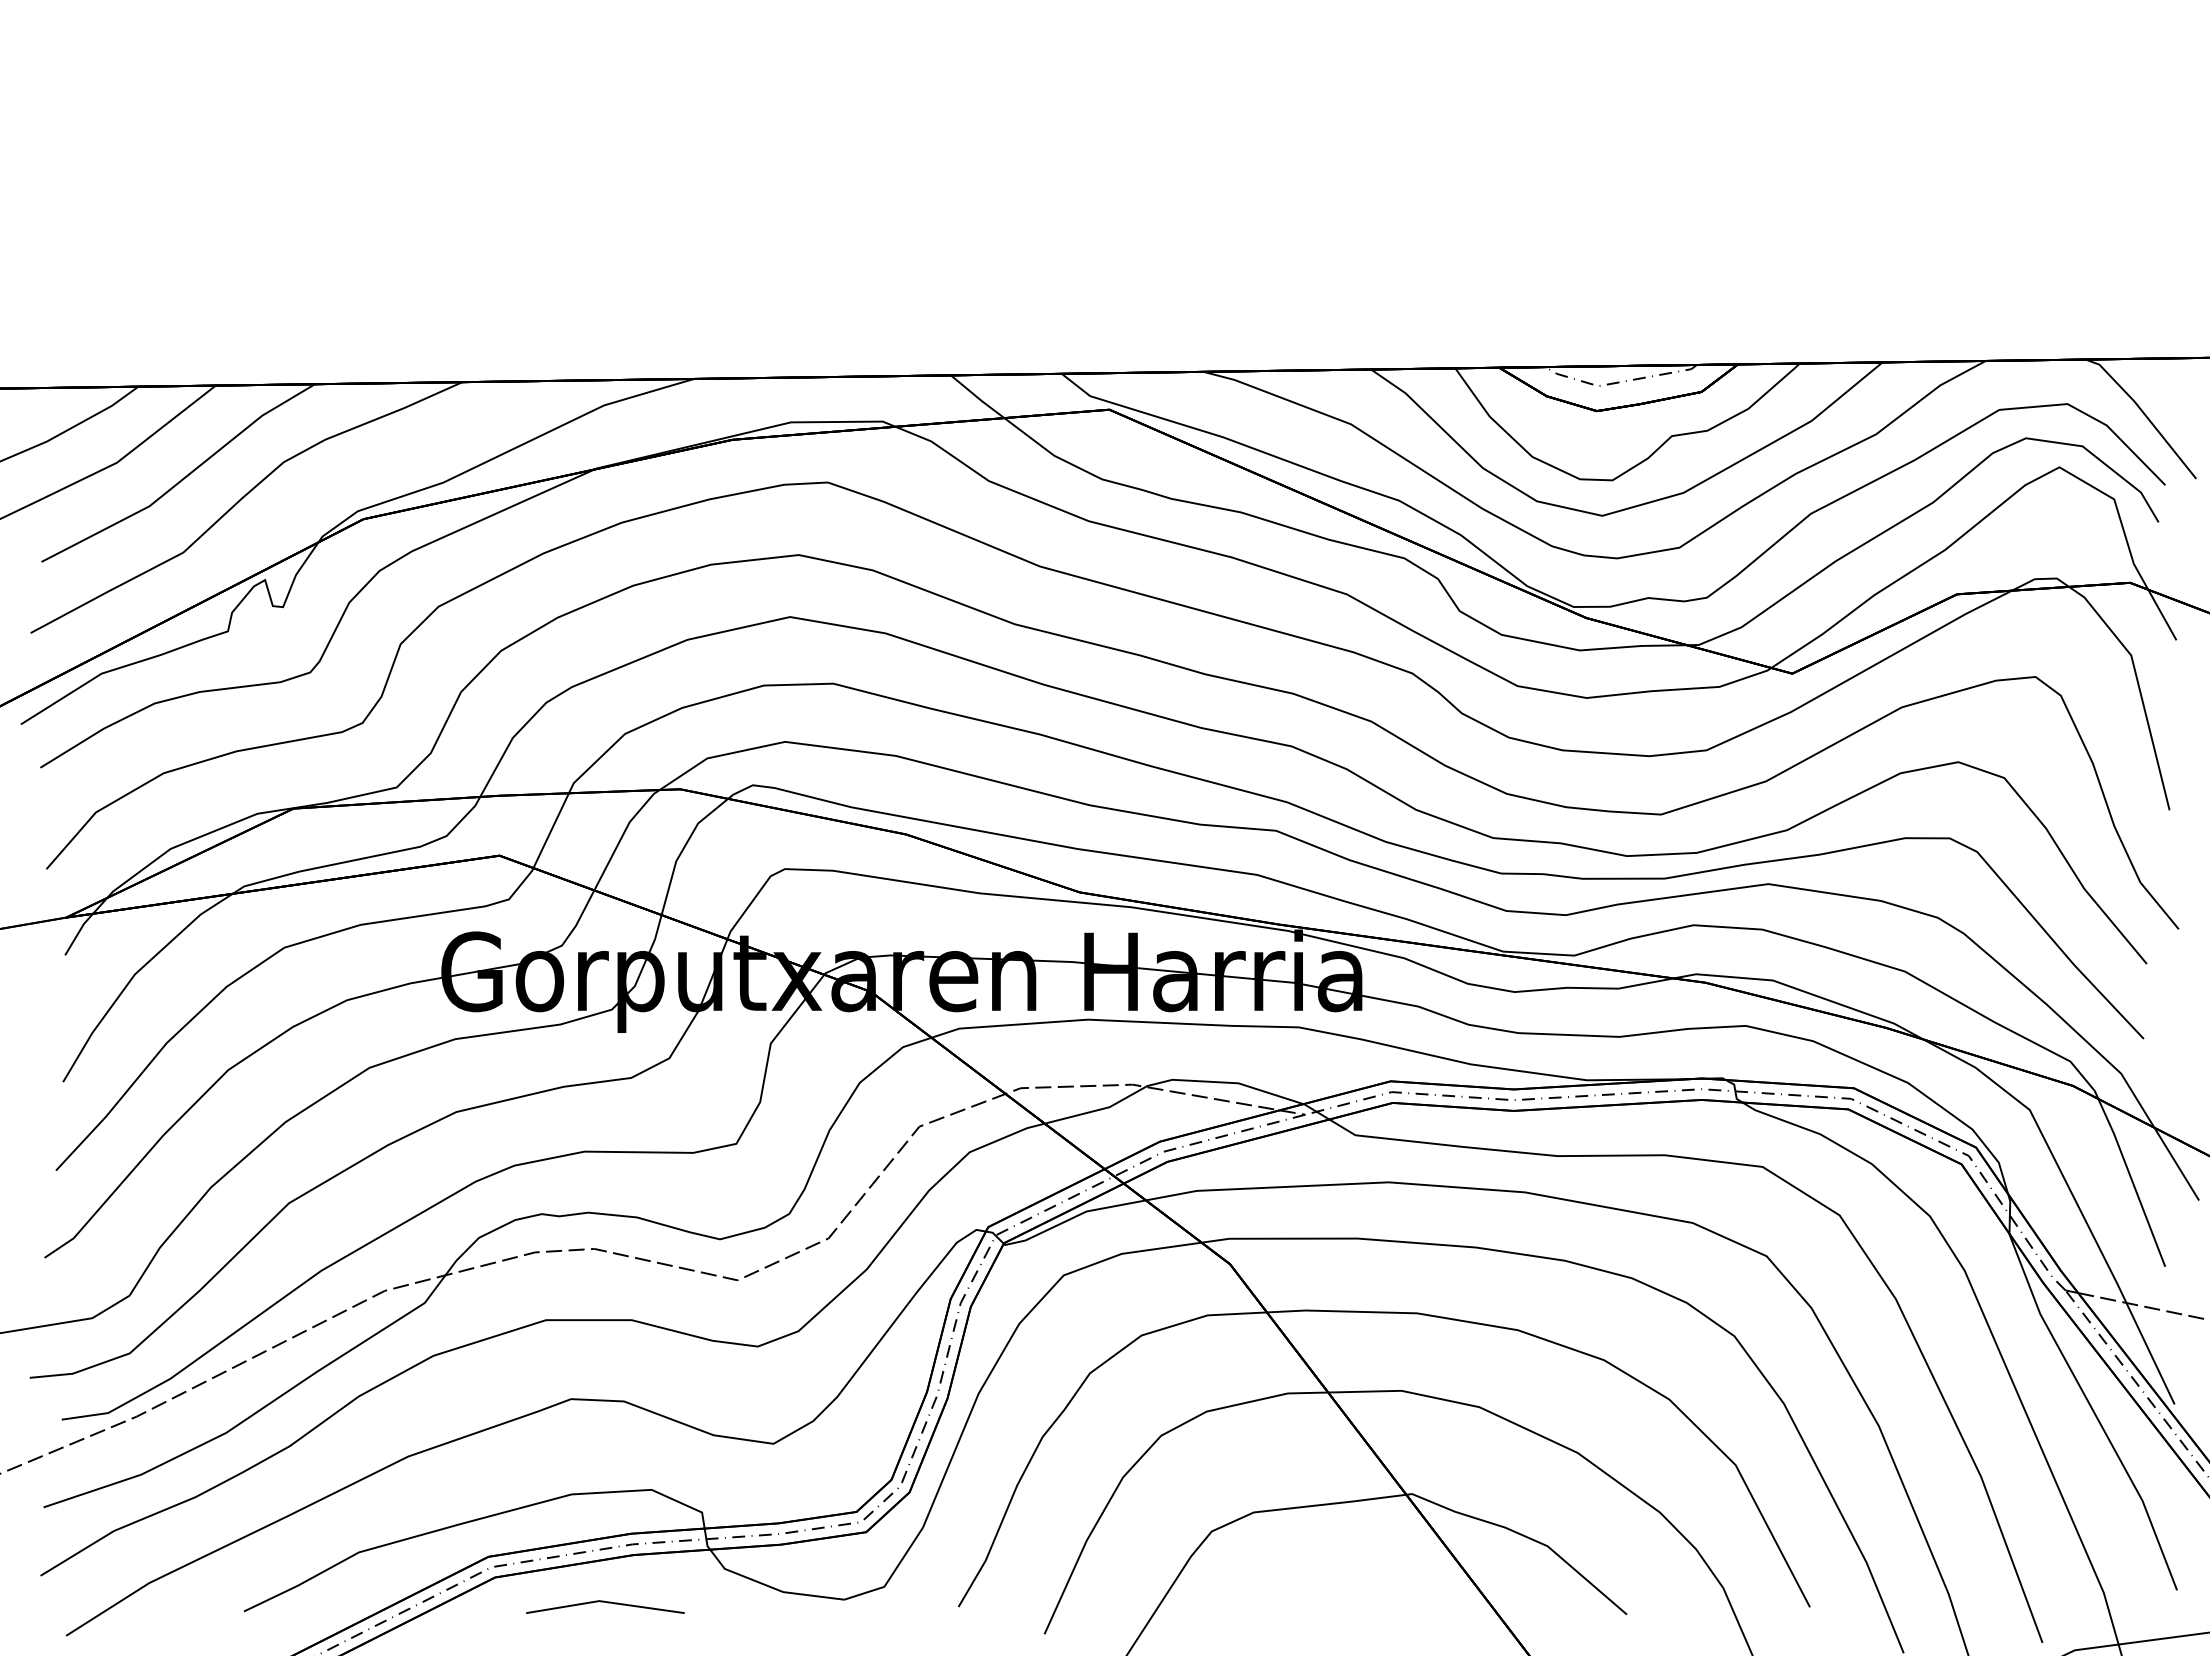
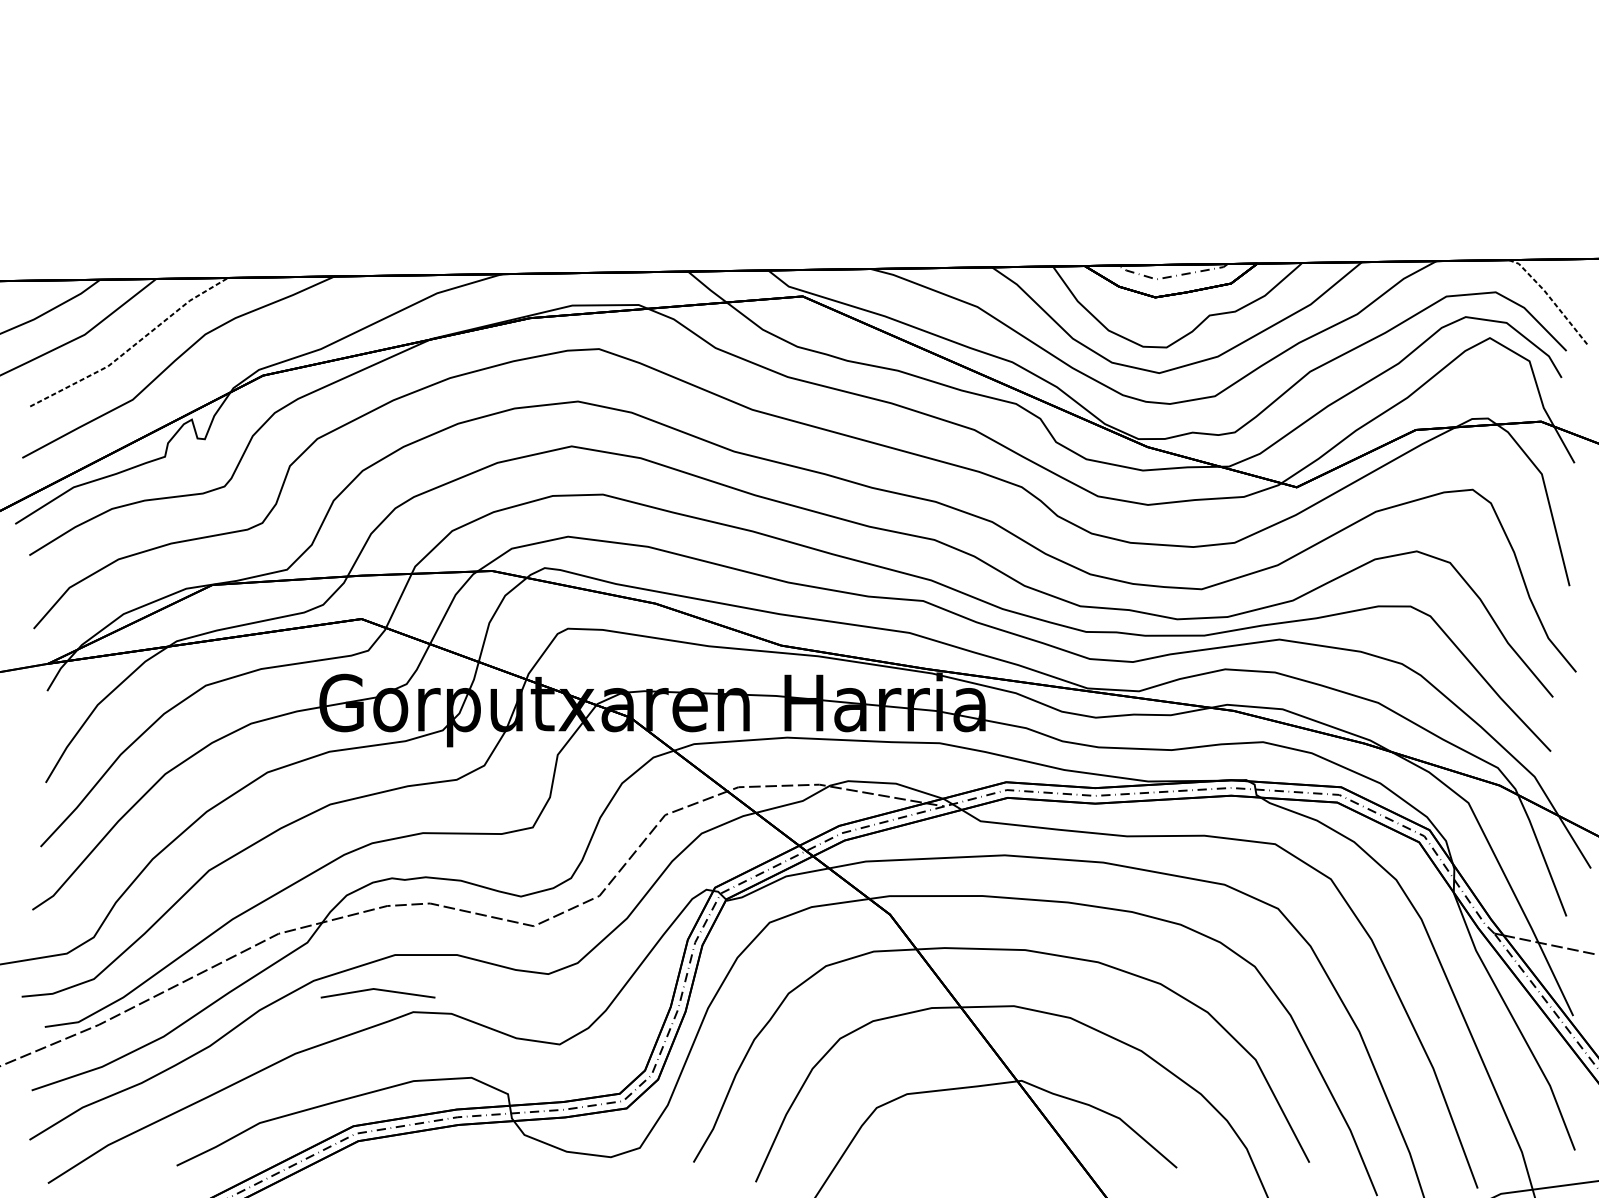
line: (2144, 413) -> (1551, 299), solid -> dashed
line: (182, 479) -> (132, 346), solid -> dashed
line: (607, 1603) -> (379, 990), moved

